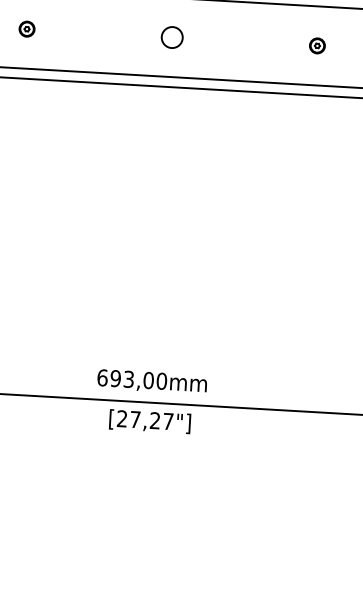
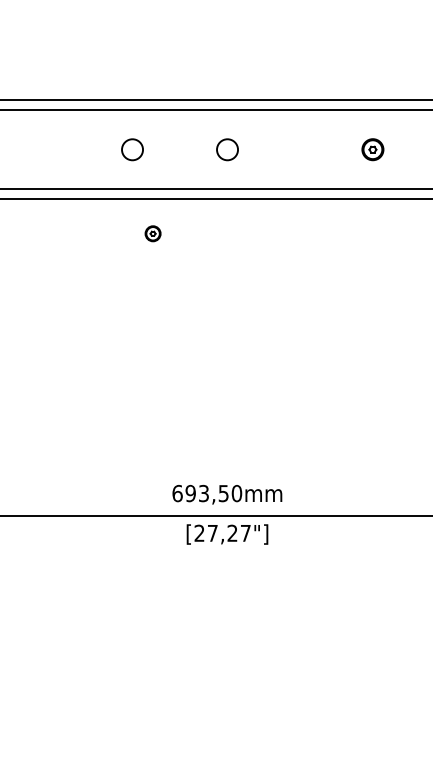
part: (26, 28) -> (152, 233), moved
circle: (77, 31) -> (132, 149), added
part: (317, 45) -> (372, 149), size x1.4
text: (148, 380) -> (223, 493), 693,00mm -> 693,50mm

